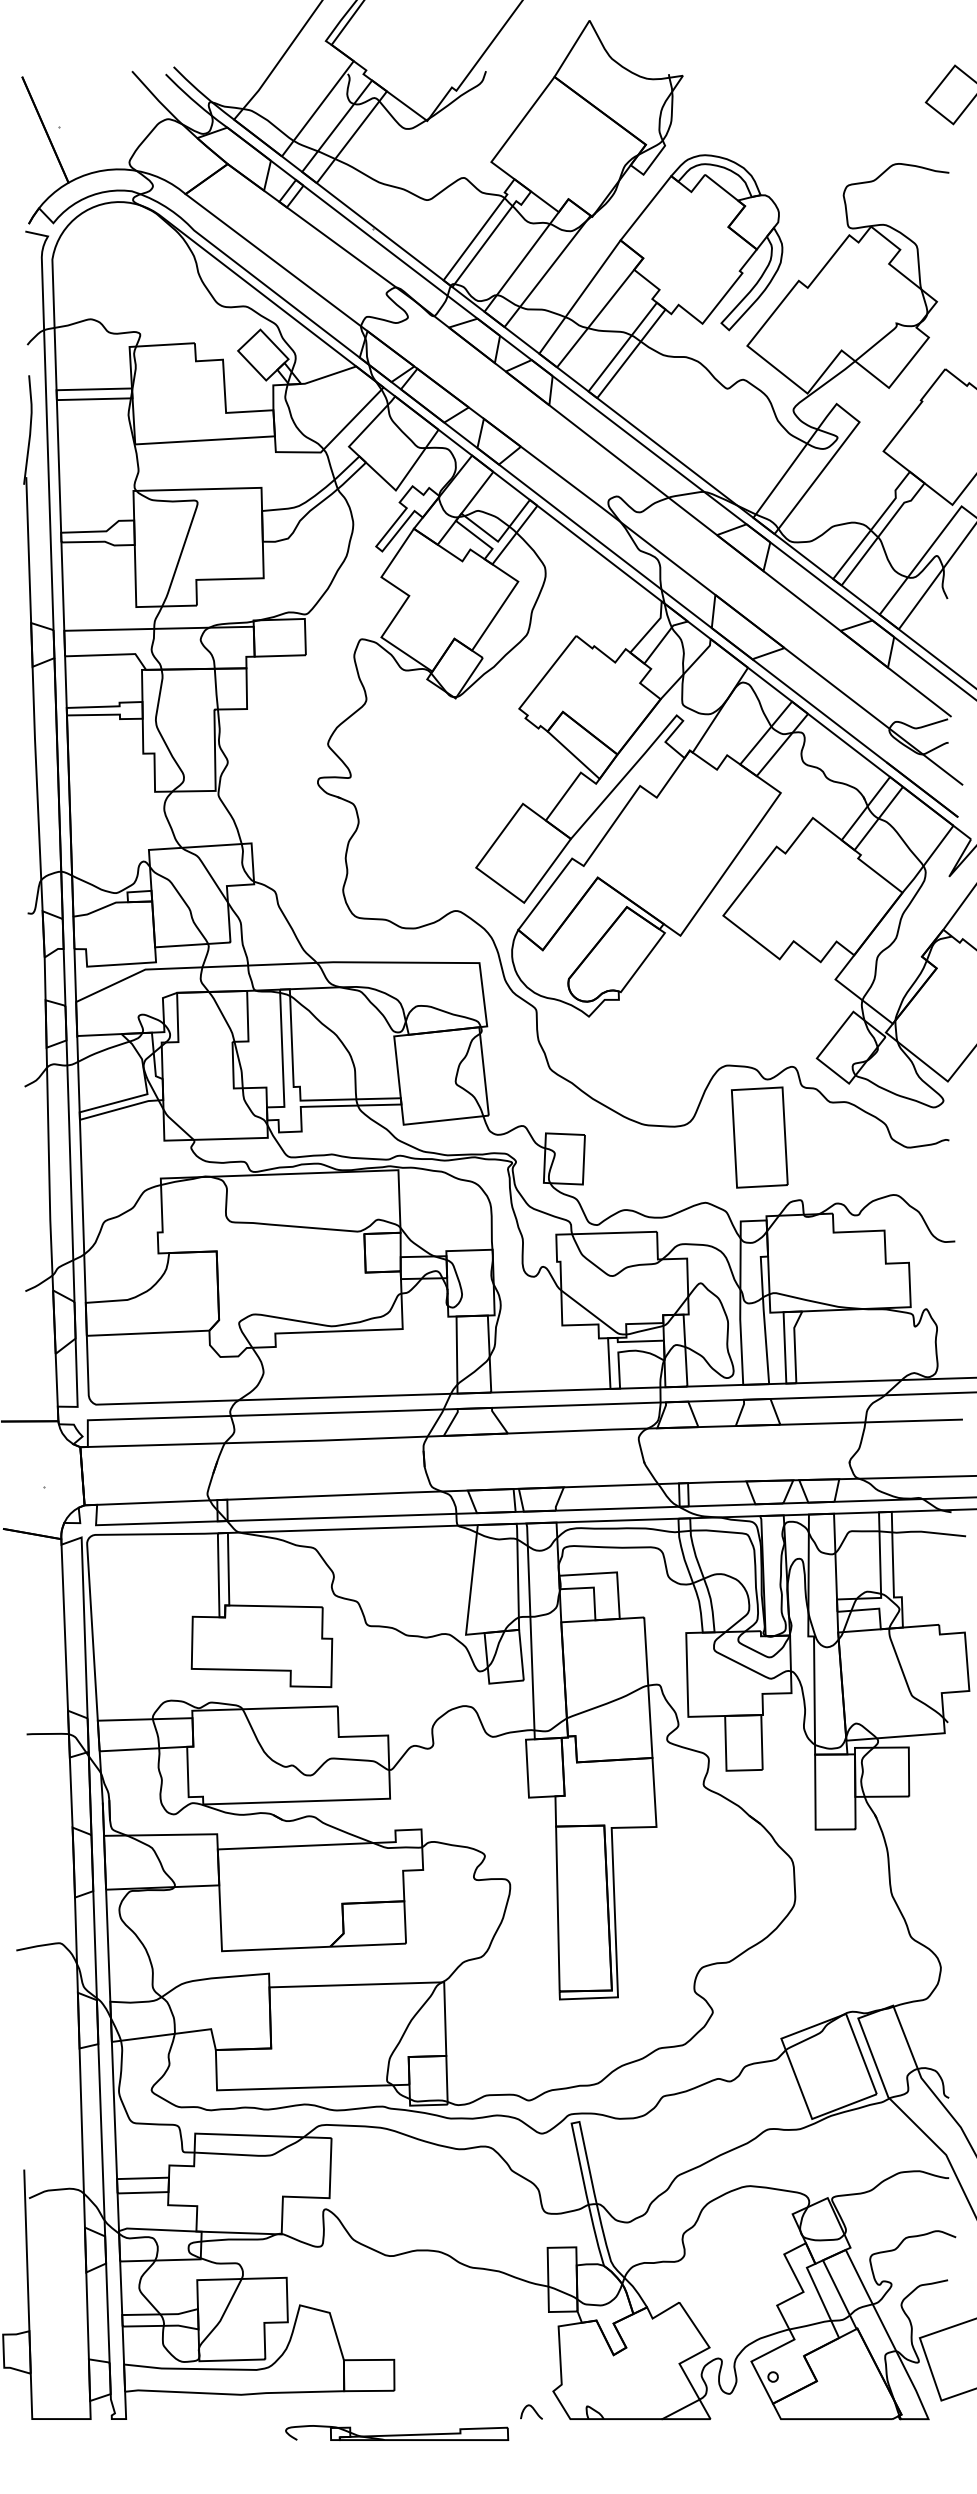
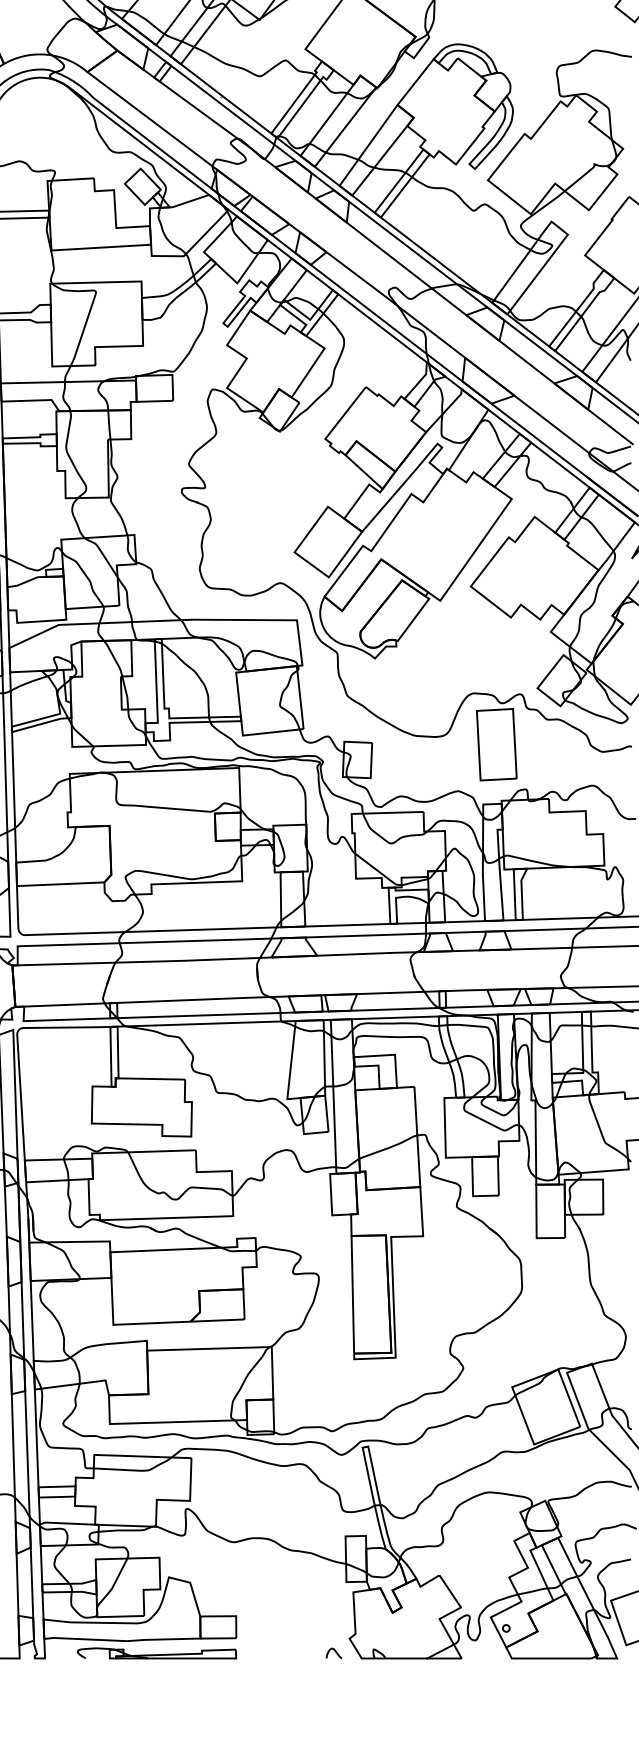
part: (397, 2432) -> (157, 1653), moved

